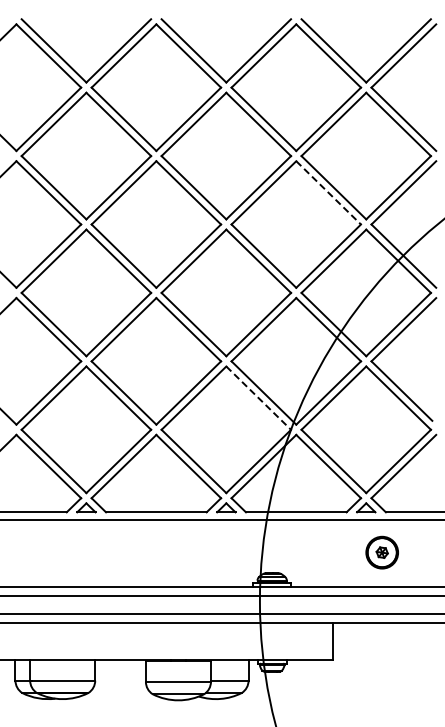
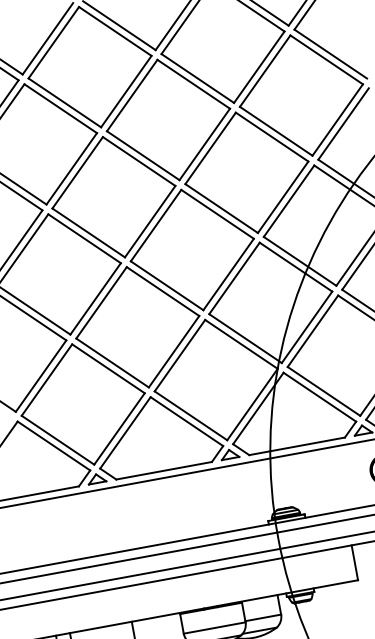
line: (329, 193) -> (273, 137), dashed -> solid
line: (259, 398) -> (242, 344), dashed -> solid

